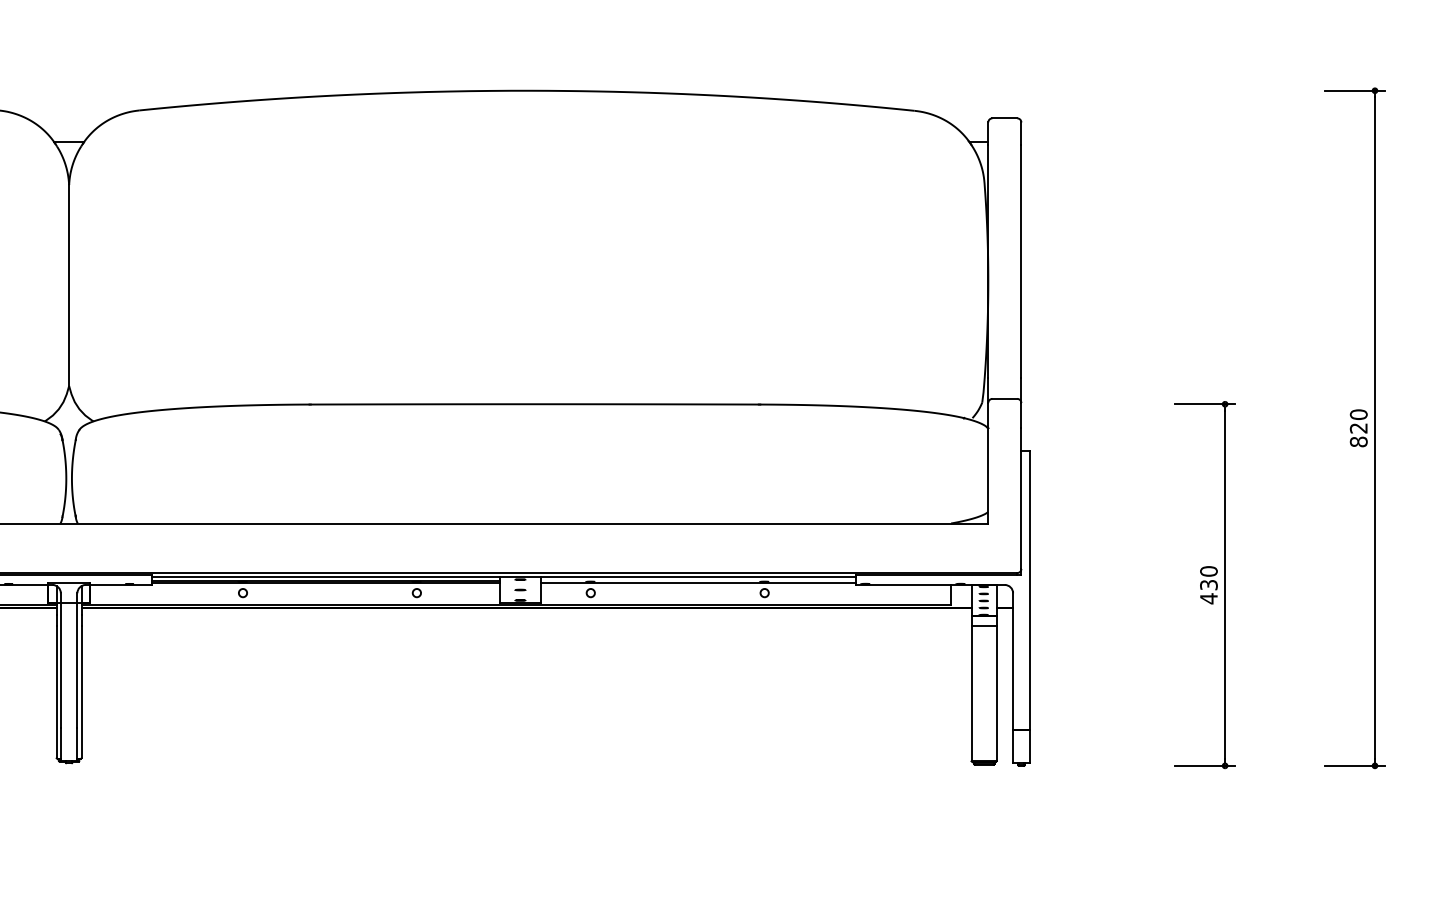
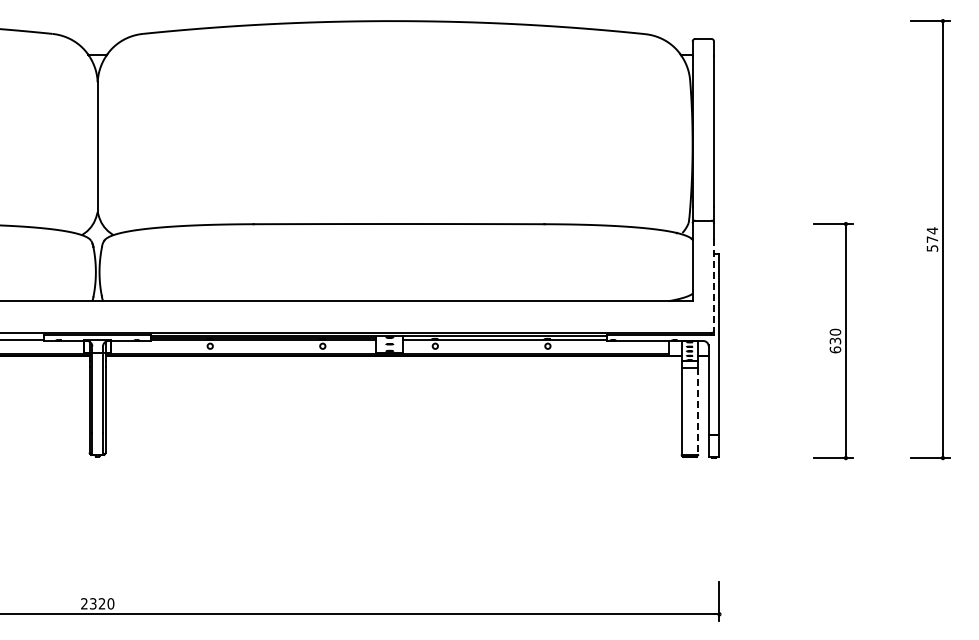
text: (1358, 428) -> (932, 239), 820 -> 574
line: (1022, 497) -> (714, 284), solid -> dashed
text: (1209, 598) -> (835, 349), 430 -> 630
line: (995, 693) -> (697, 411), solid -> dashed

